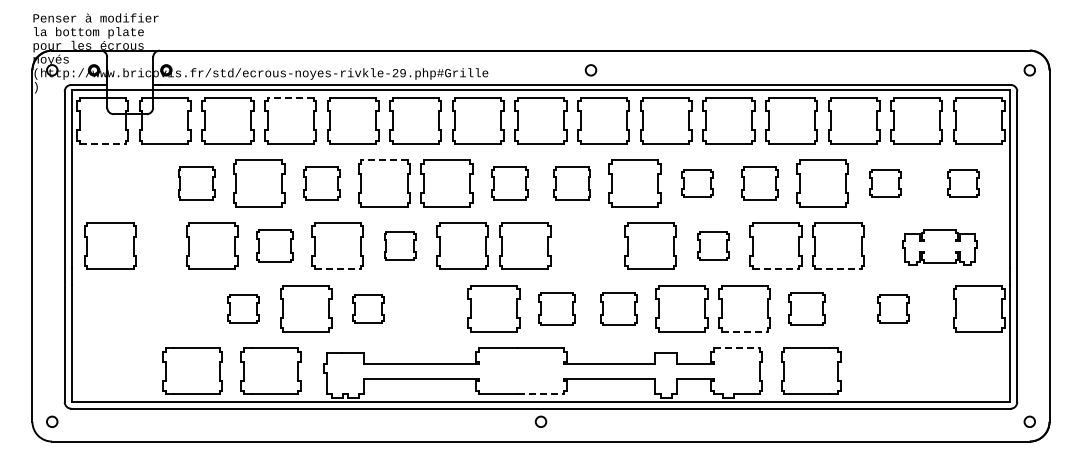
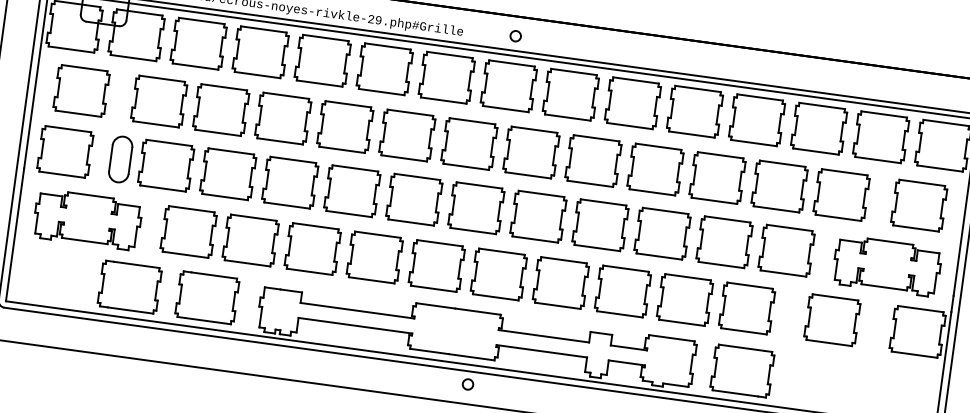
circle: (590, 70) -> (515, 36), moved
line: (290, 97) -> (263, 29), dashed -> solid
line: (103, 143) -> (72, 49), dashed -> solid
line: (384, 160) -> (348, 104), dashed -> solid
part: (118, 183) -> (81, 90), added
part: (196, 183) -> (159, 101), size x1.43
part: (321, 183) -> (282, 118), size x1.43
part: (509, 183) -> (469, 144), size x1.43
part: (572, 183) -> (531, 152), size x1.43
part: (697, 183) -> (655, 169), size x1.67
part: (760, 183) -> (717, 178), size x1.43
part: (885, 183) -> (841, 195), size x1.67
part: (963, 183) -> (918, 205), size x1.67
part: (166, 245) -> (120, 158), added
part: (274, 245) -> (227, 173), size x1.43
part: (400, 245) -> (352, 190), size x1.67
part: (587, 245) -> (538, 216), added
part: (713, 245) -> (662, 233), size x1.67
part: (939, 247) -> (886, 265), size x1.43
line: (338, 269) -> (288, 206), dashed -> solid
line: (776, 269) -> (721, 265), dashed -> solid
line: (838, 269) -> (783, 273), dashed -> solid
part: (243, 308) -> (188, 231), size x1.67
part: (368, 308) -> (312, 248), size x1.67
part: (431, 308) -> (374, 257), added
part: (556, 308) -> (498, 274), size x1.43
part: (619, 308) -> (561, 282), size x1.43
part: (807, 308) -> (747, 308), size x1.43
part: (893, 308) -> (832, 320), size x1.67
part: (141, 310) -> (87, 219), added
line: (745, 331) -> (682, 322), dashed -> solid
line: (737, 348) -> (672, 338), dashed -> solid
line: (541, 394) -> (472, 357), dashed -> solid

